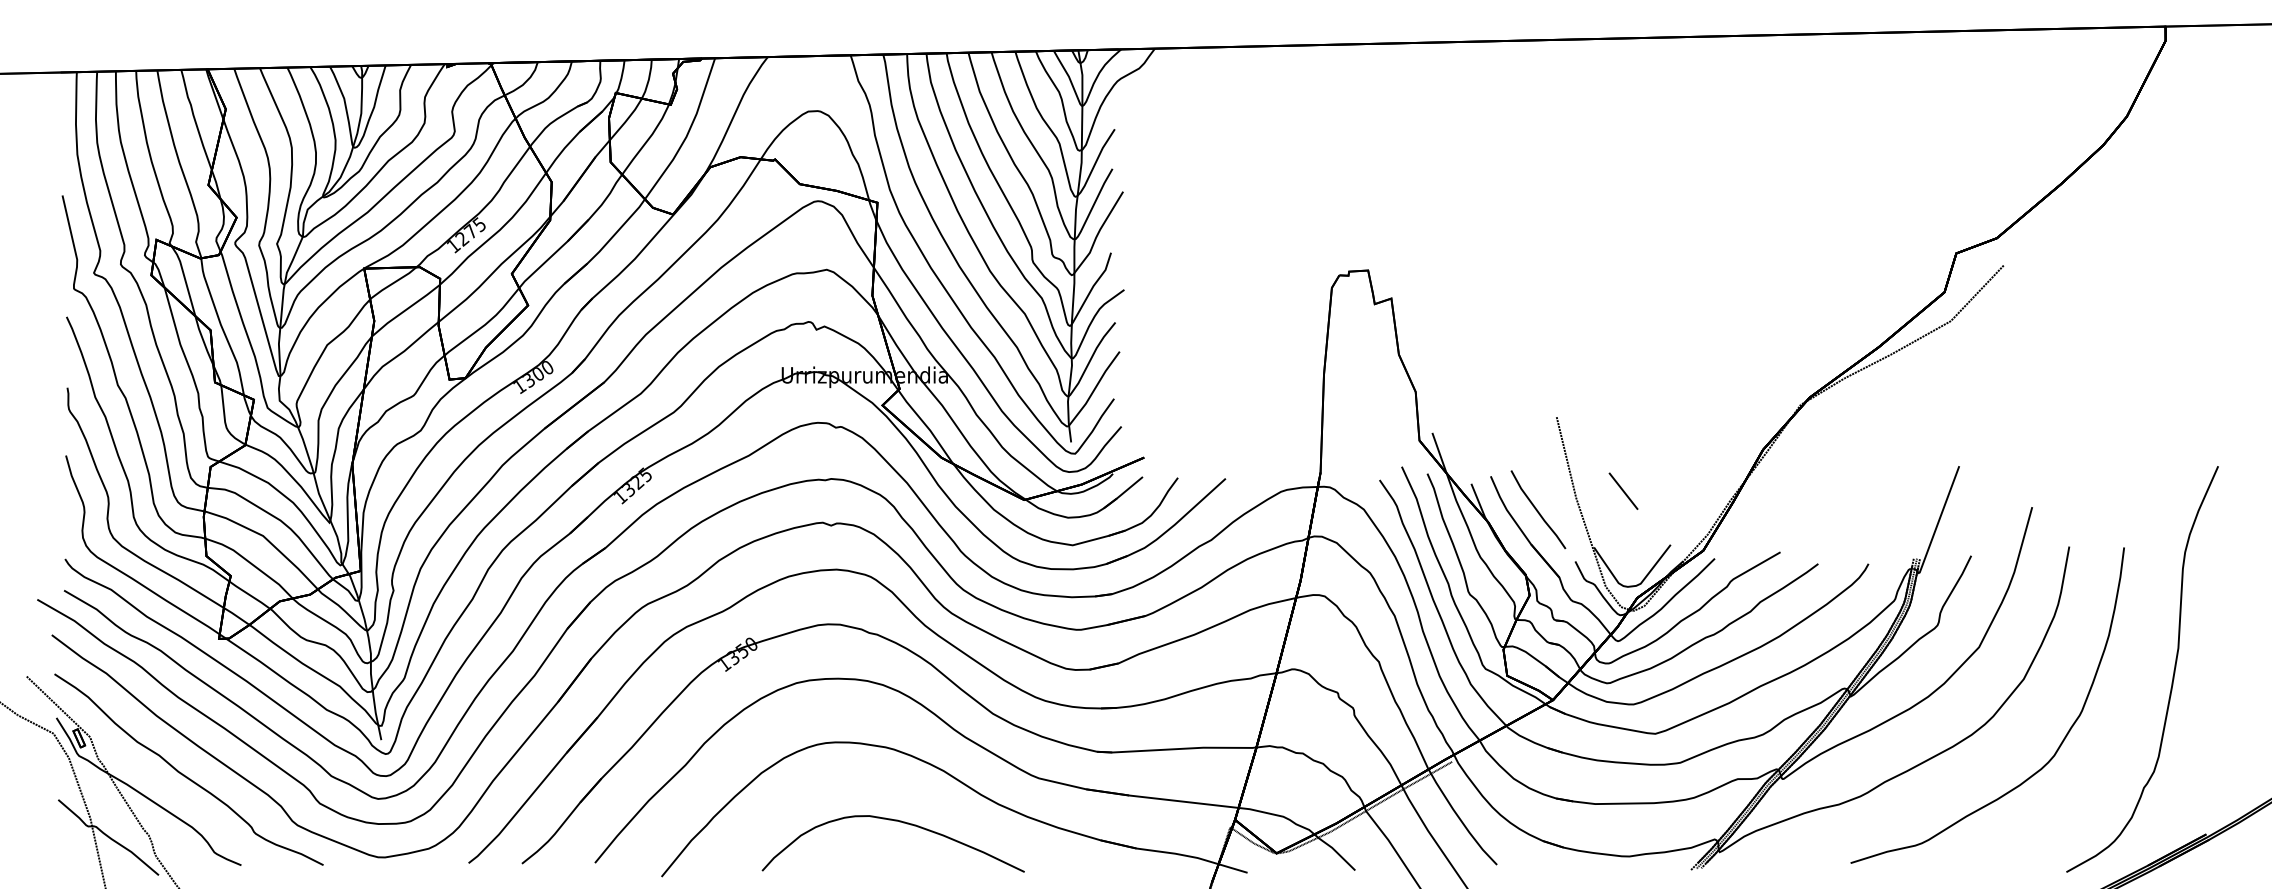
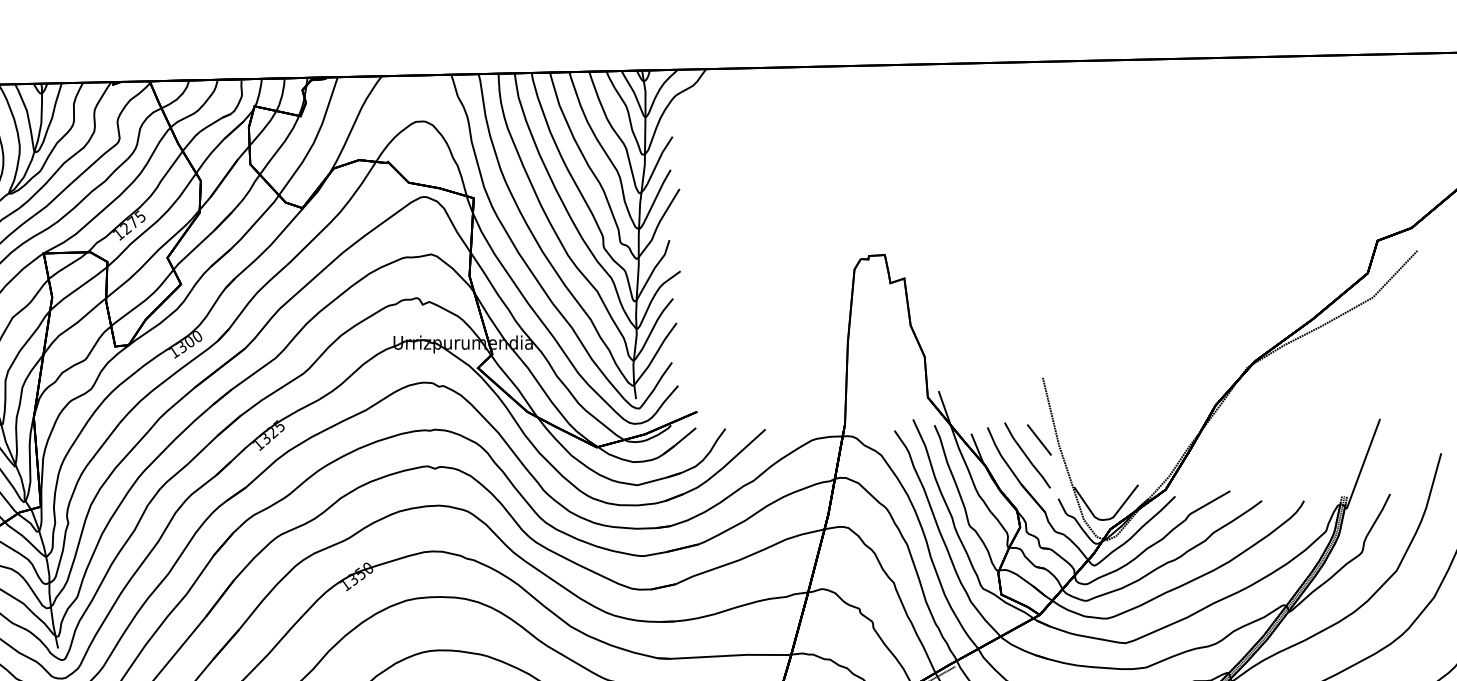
line: (1623, 490) -> (1039, 439), moved

